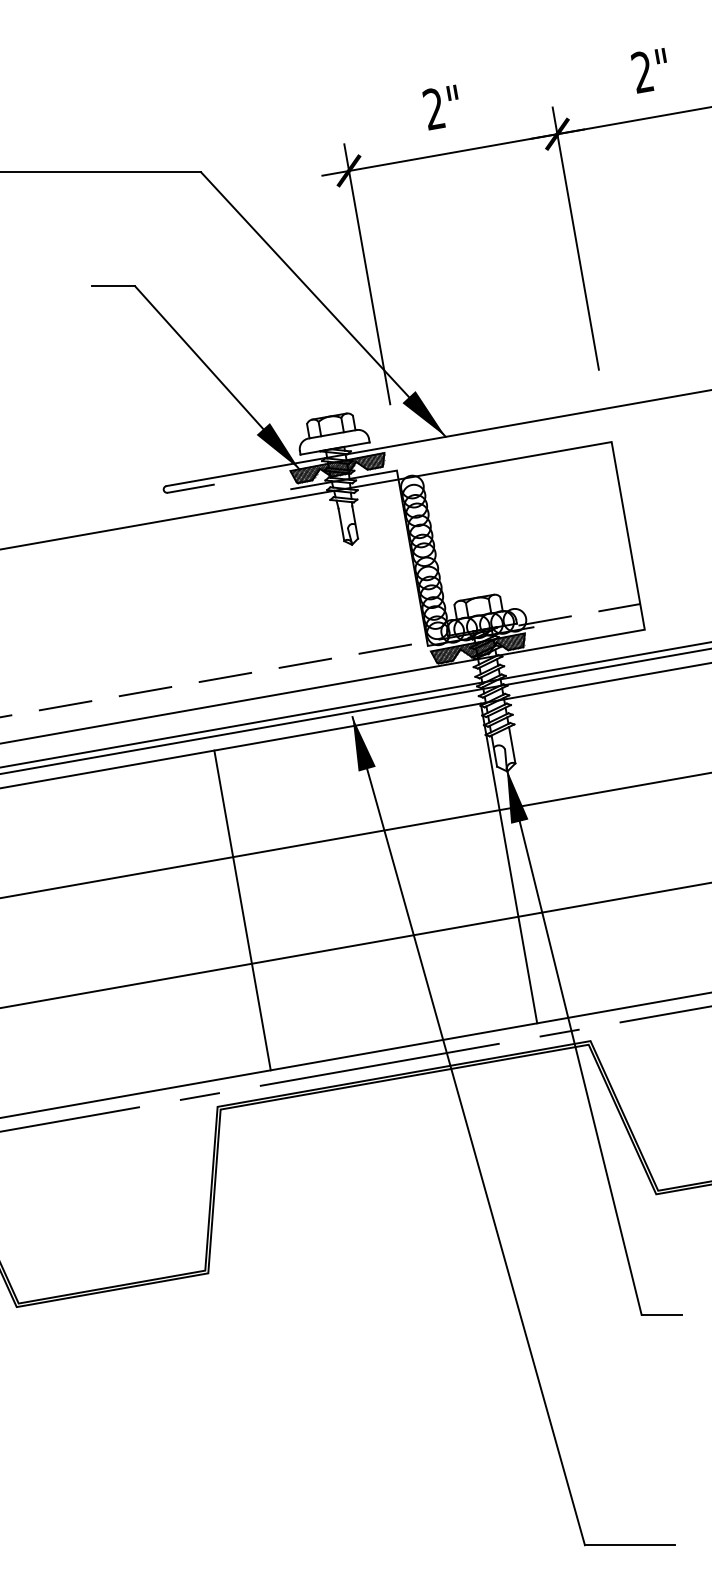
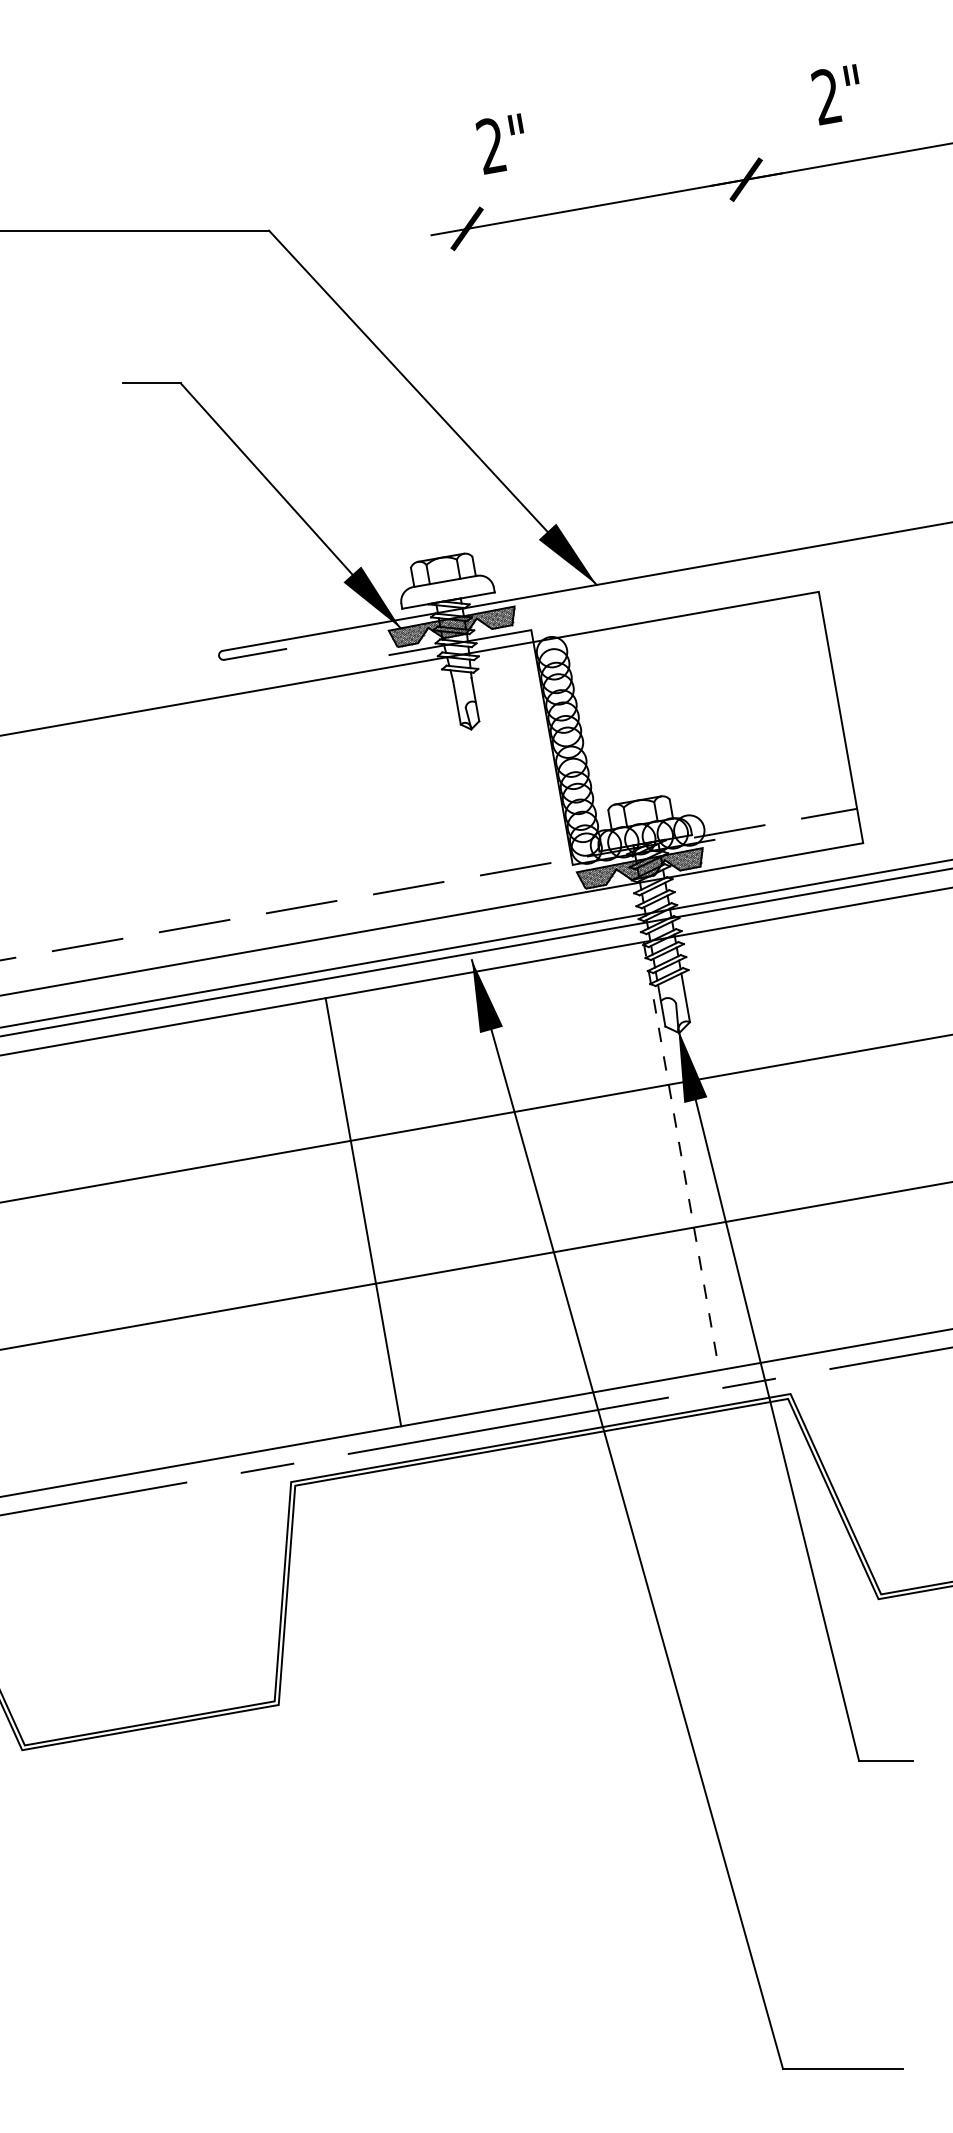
text: (648, 70) -> (834, 94), moved
text: (440, 107) -> (499, 143), moved
line: (575, 238) -> (770, 319), removed
line: (367, 274) -> (491, 367), removed
line: (509, 863) -> (682, 1156), solid -> dashed
line: (242, 910) -> (363, 1212), moved

